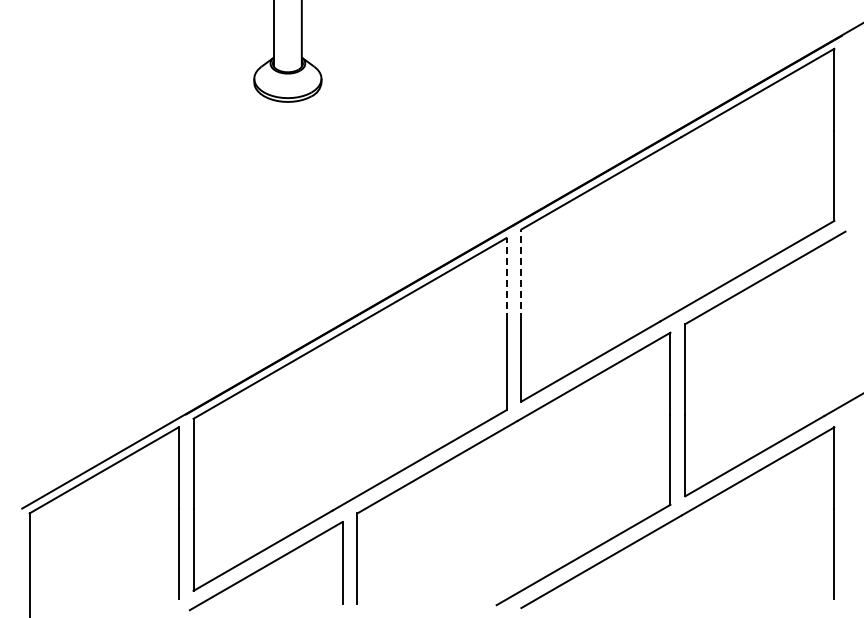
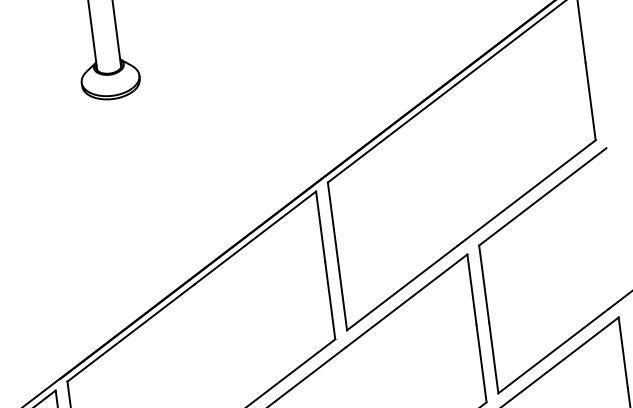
line: (521, 274) -> (332, 221), dashed -> solid
line: (506, 278) -> (320, 226), dashed -> solid

